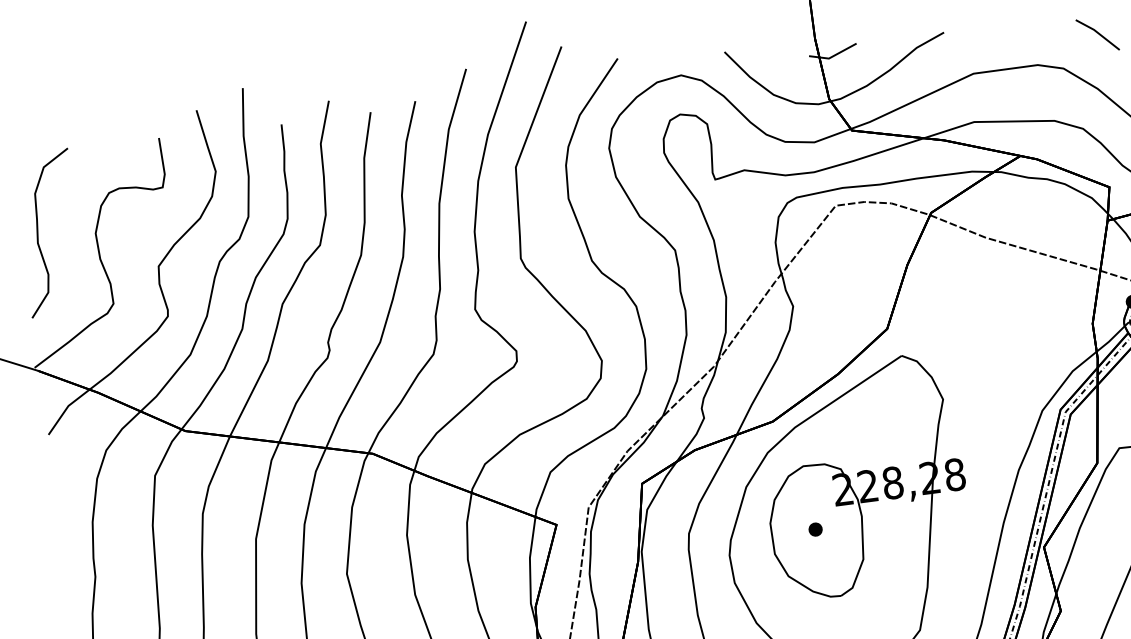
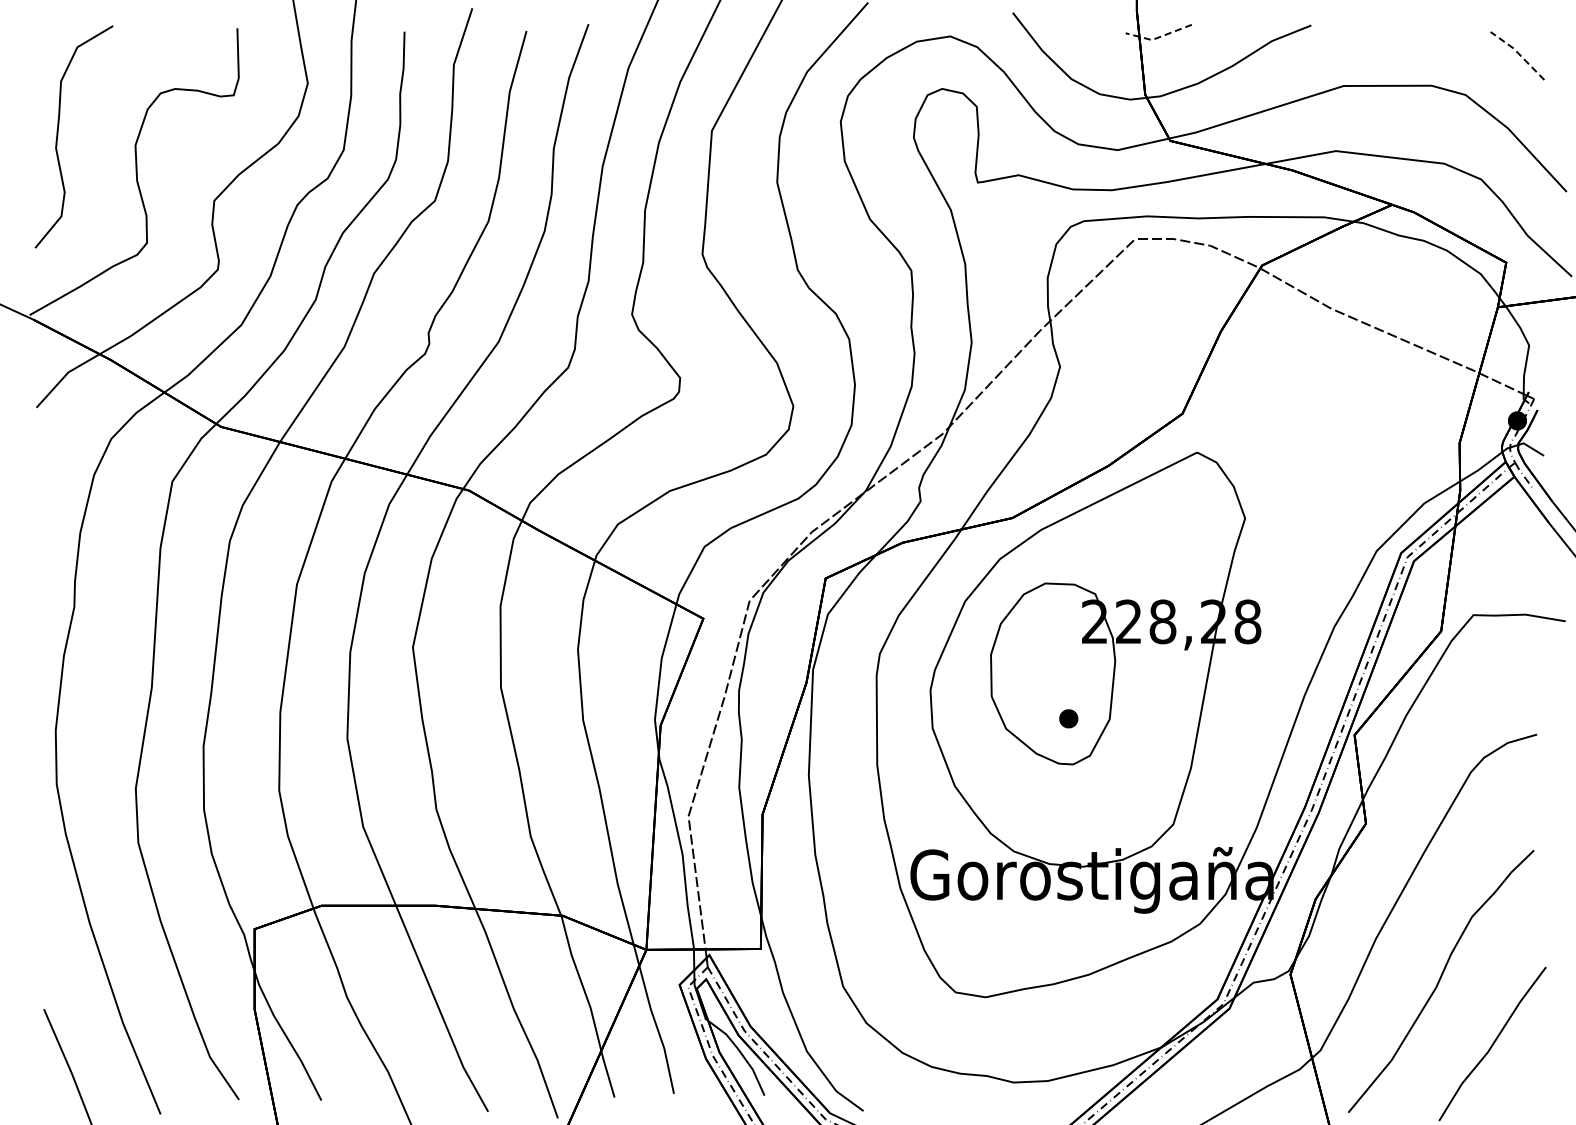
line: (1098, 33) -> (1518, 53), solid -> dashed
line: (833, 56) -> (1158, 37), solid -> dashed
part: (815, 529) -> (1068, 718), moved

